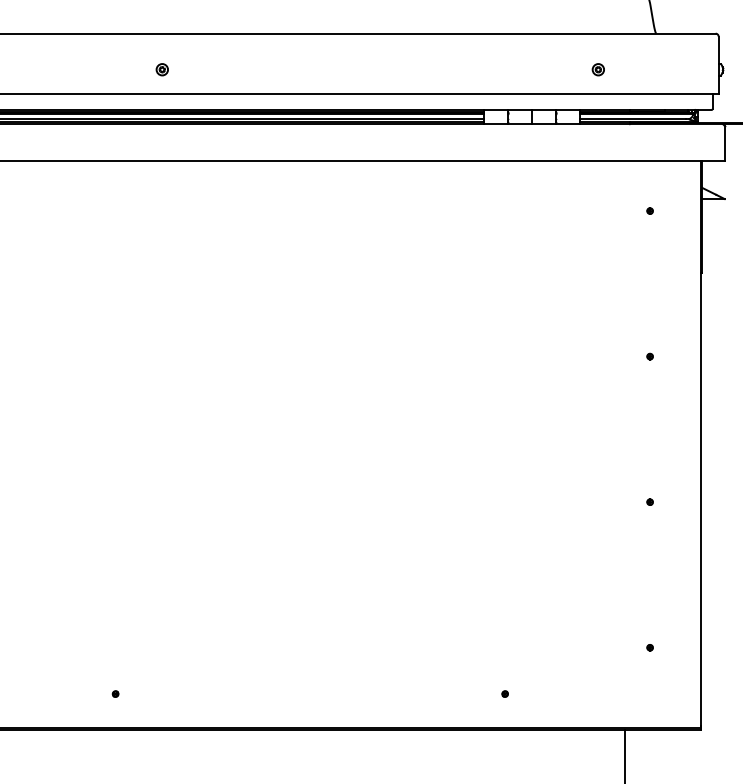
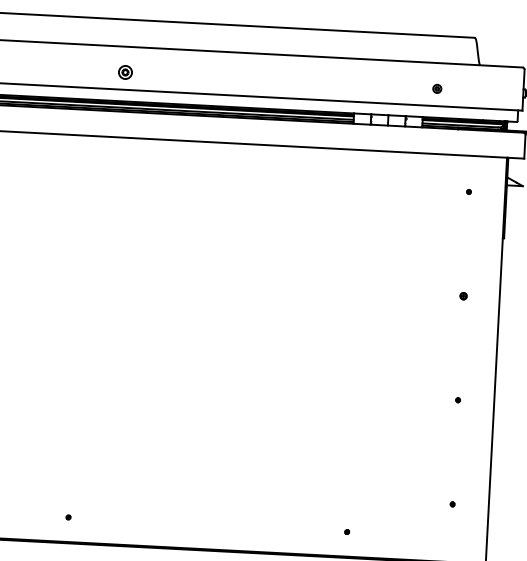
part: (161, 69) -> (124, 72), size x1.6
part: (649, 356) -> (463, 295), size x1.6

